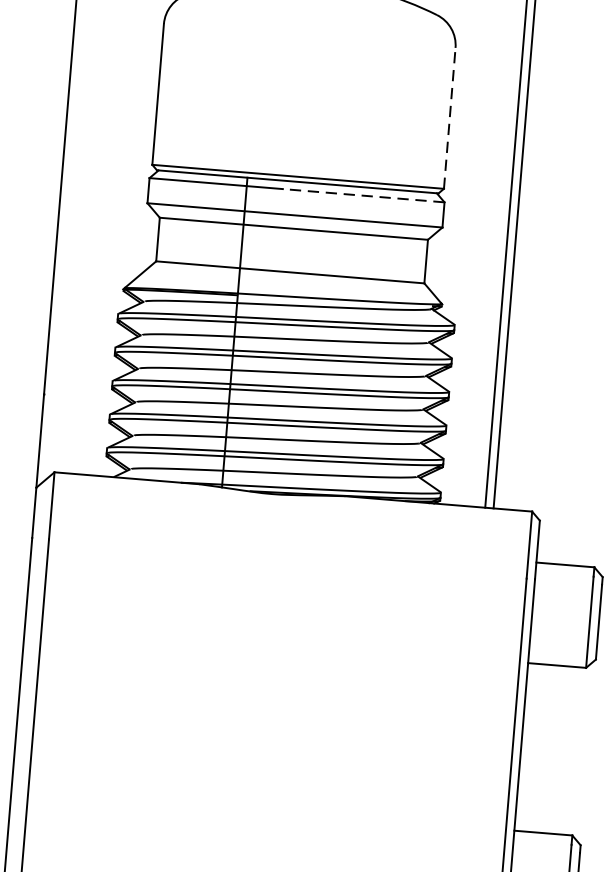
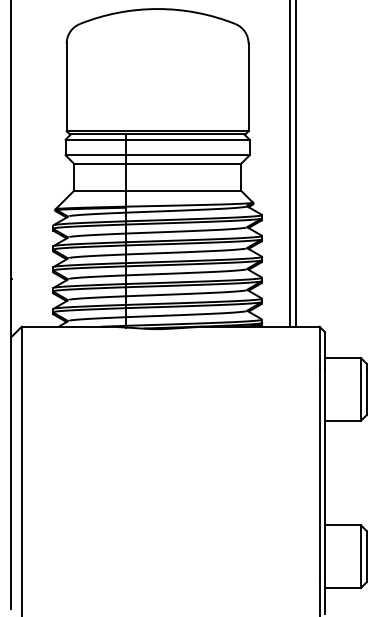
line: (449, 118) -> (248, 87), dashed -> solid
line: (362, 195) -> (198, 139), dashed -> solid

